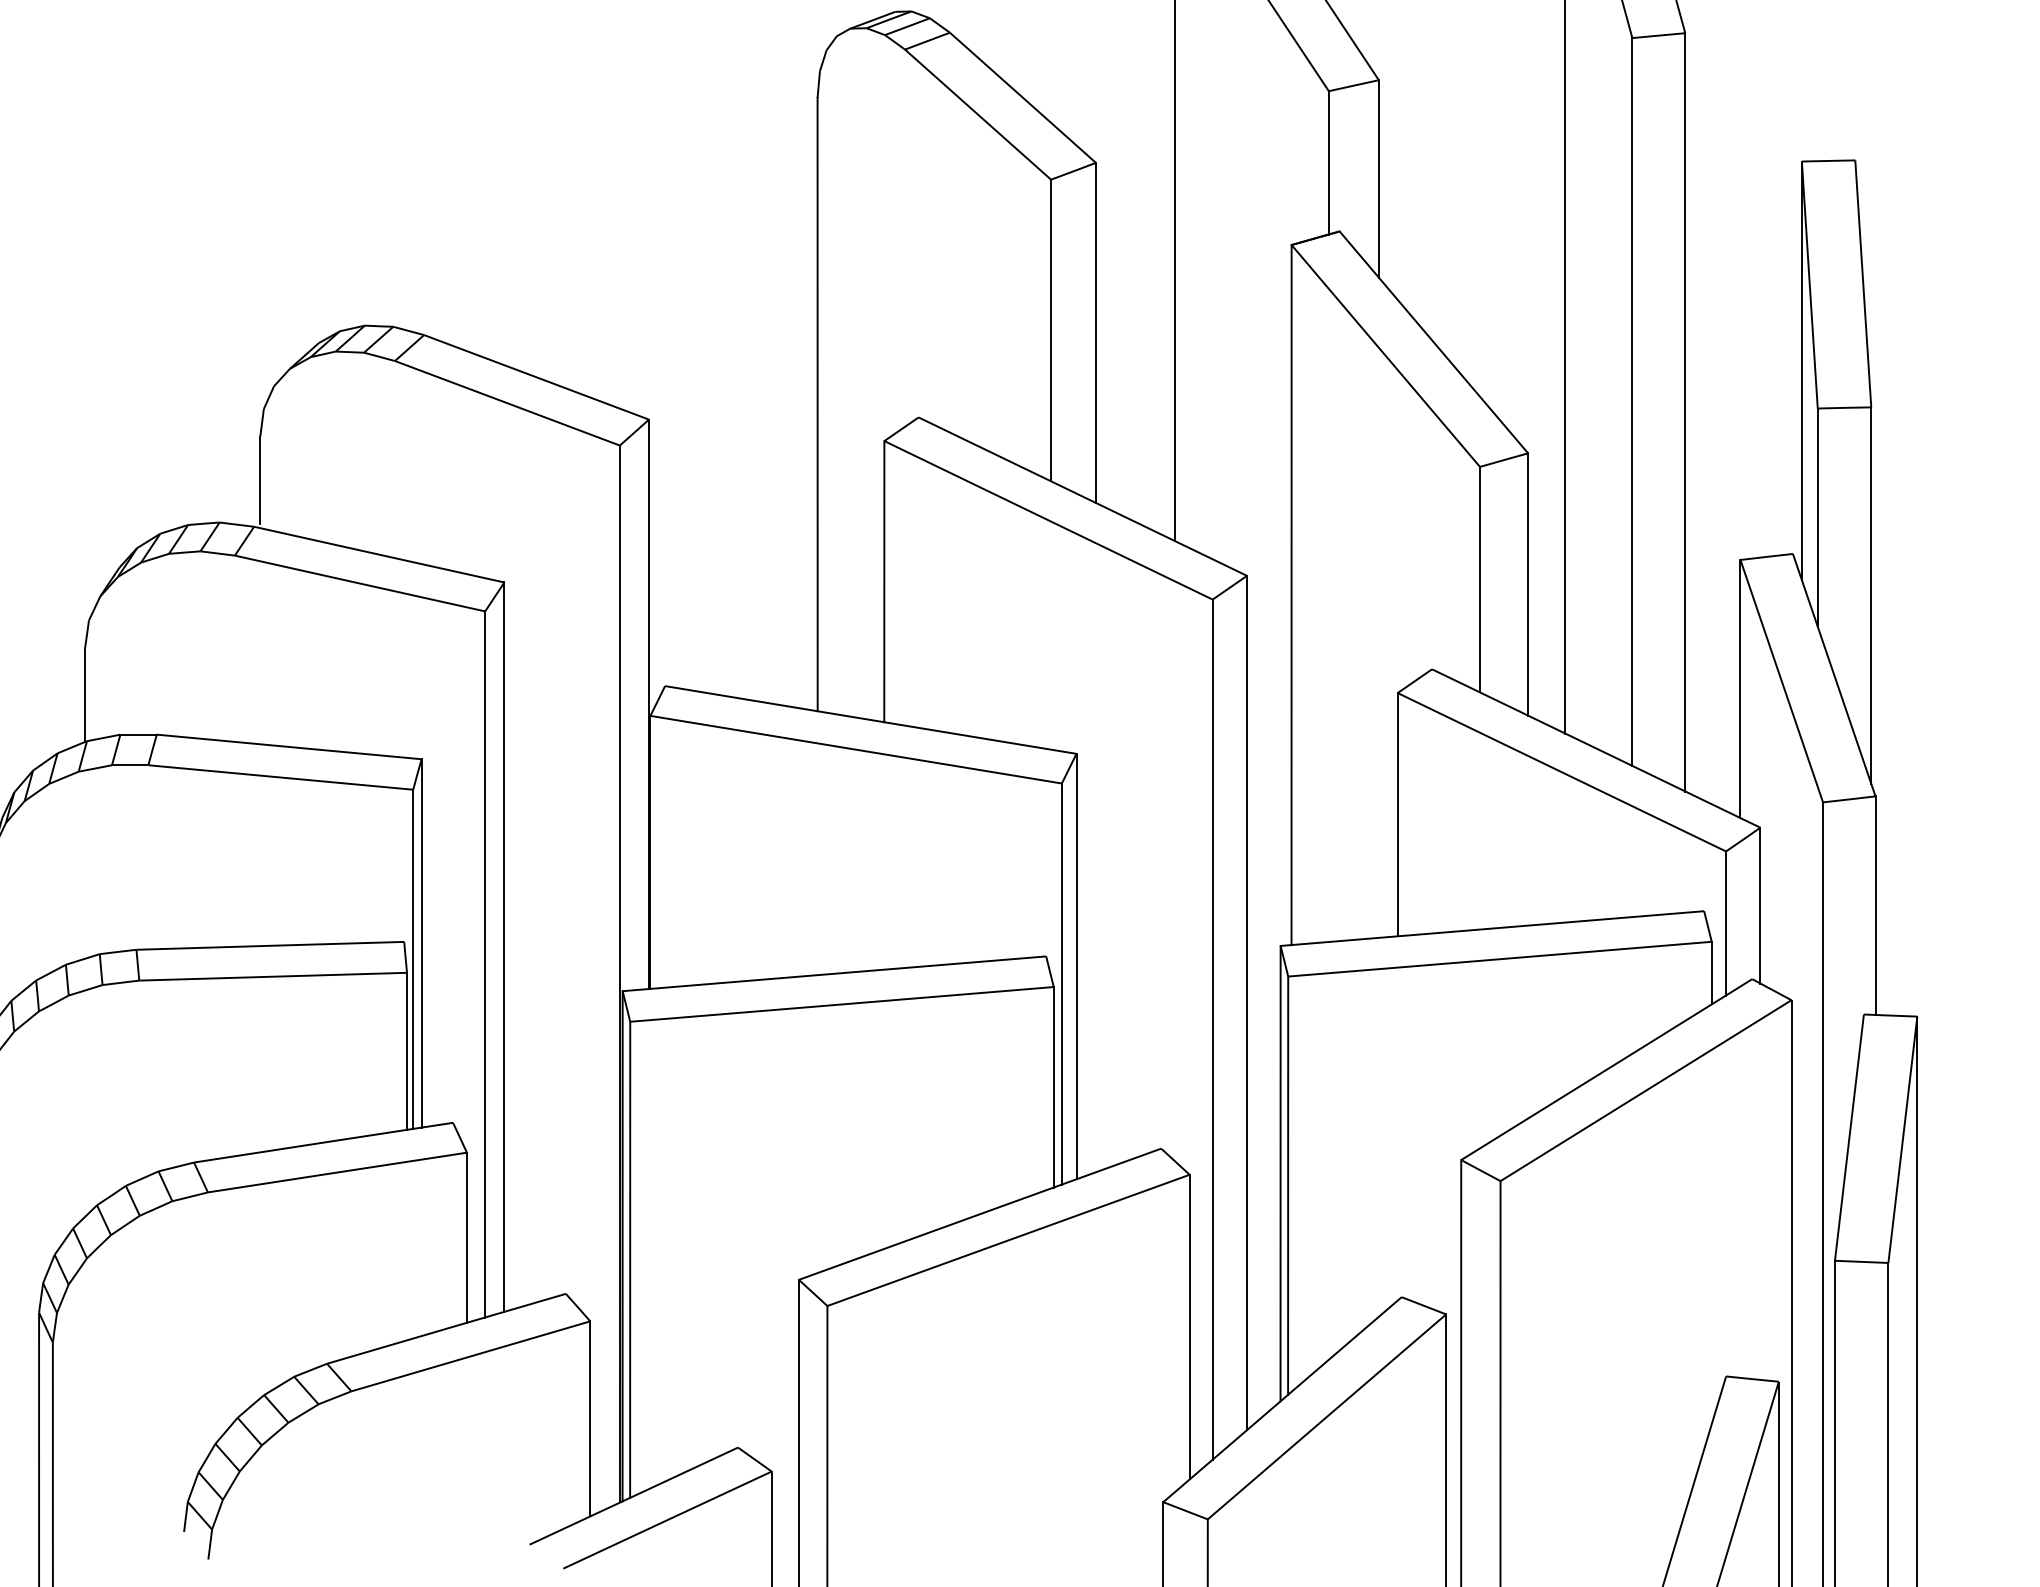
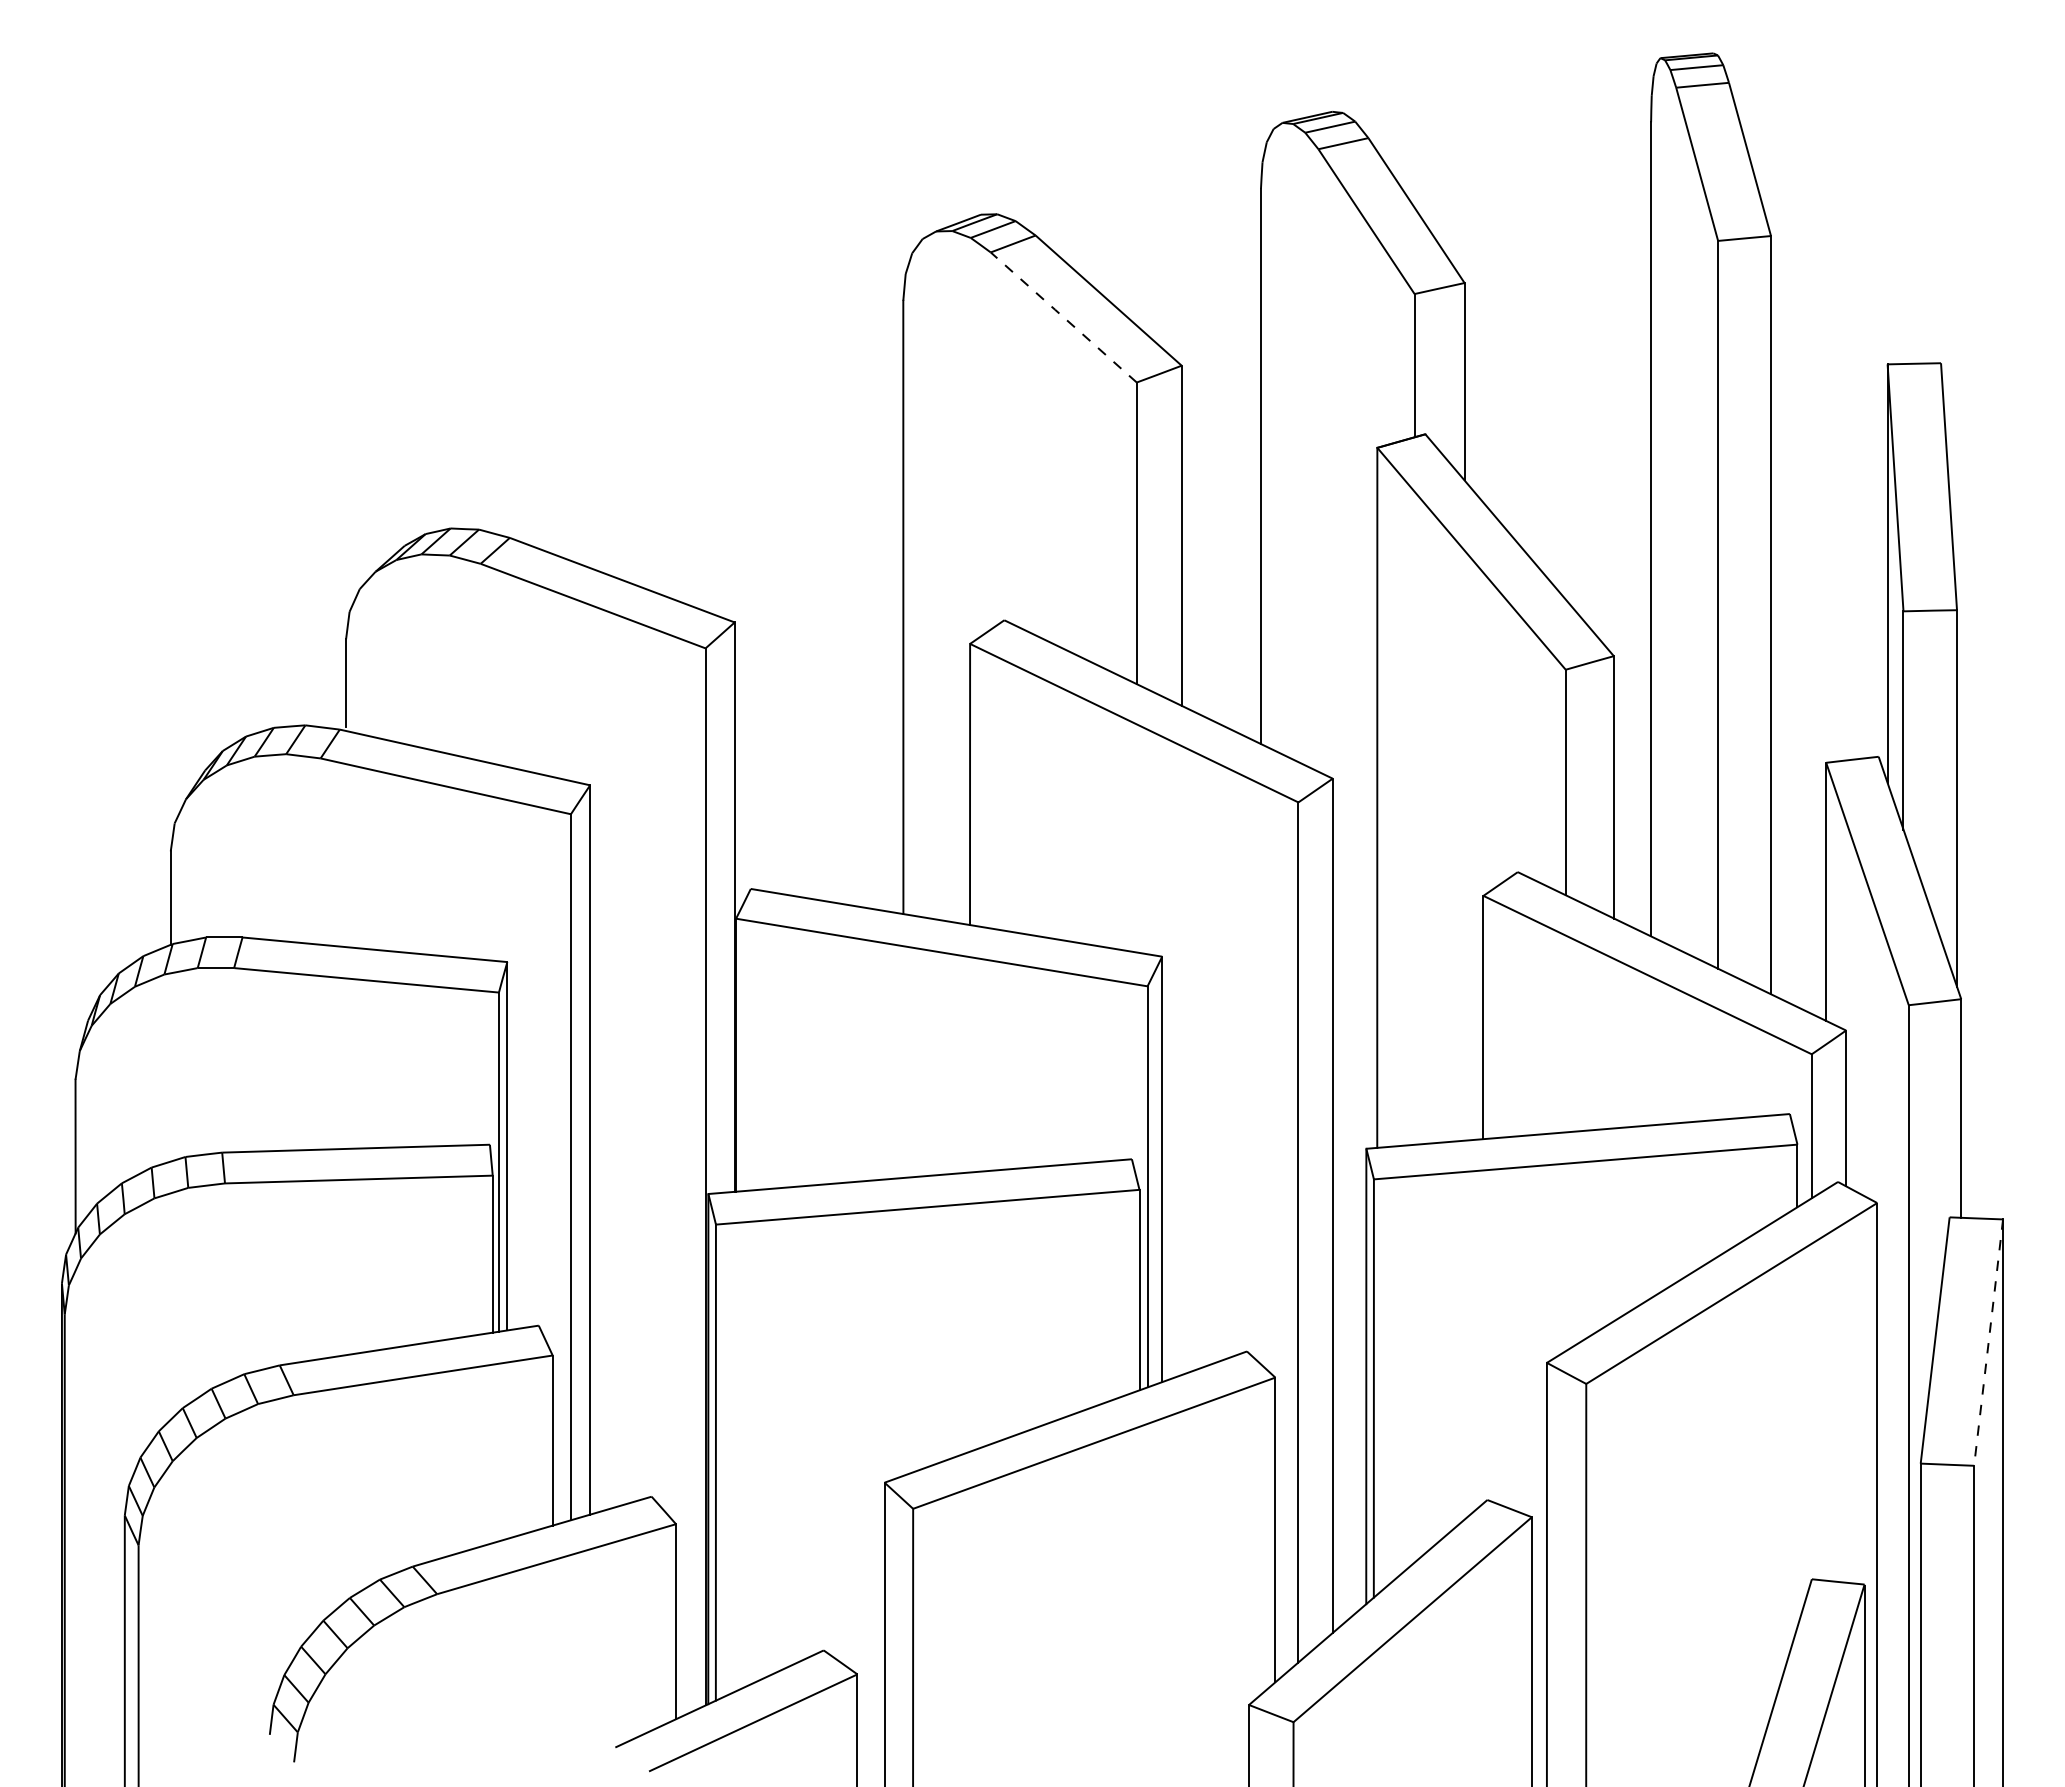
line: (977, 113) -> (1063, 316), solid -> dashed
line: (1902, 1140) -> (1988, 1343), solid -> dashed

